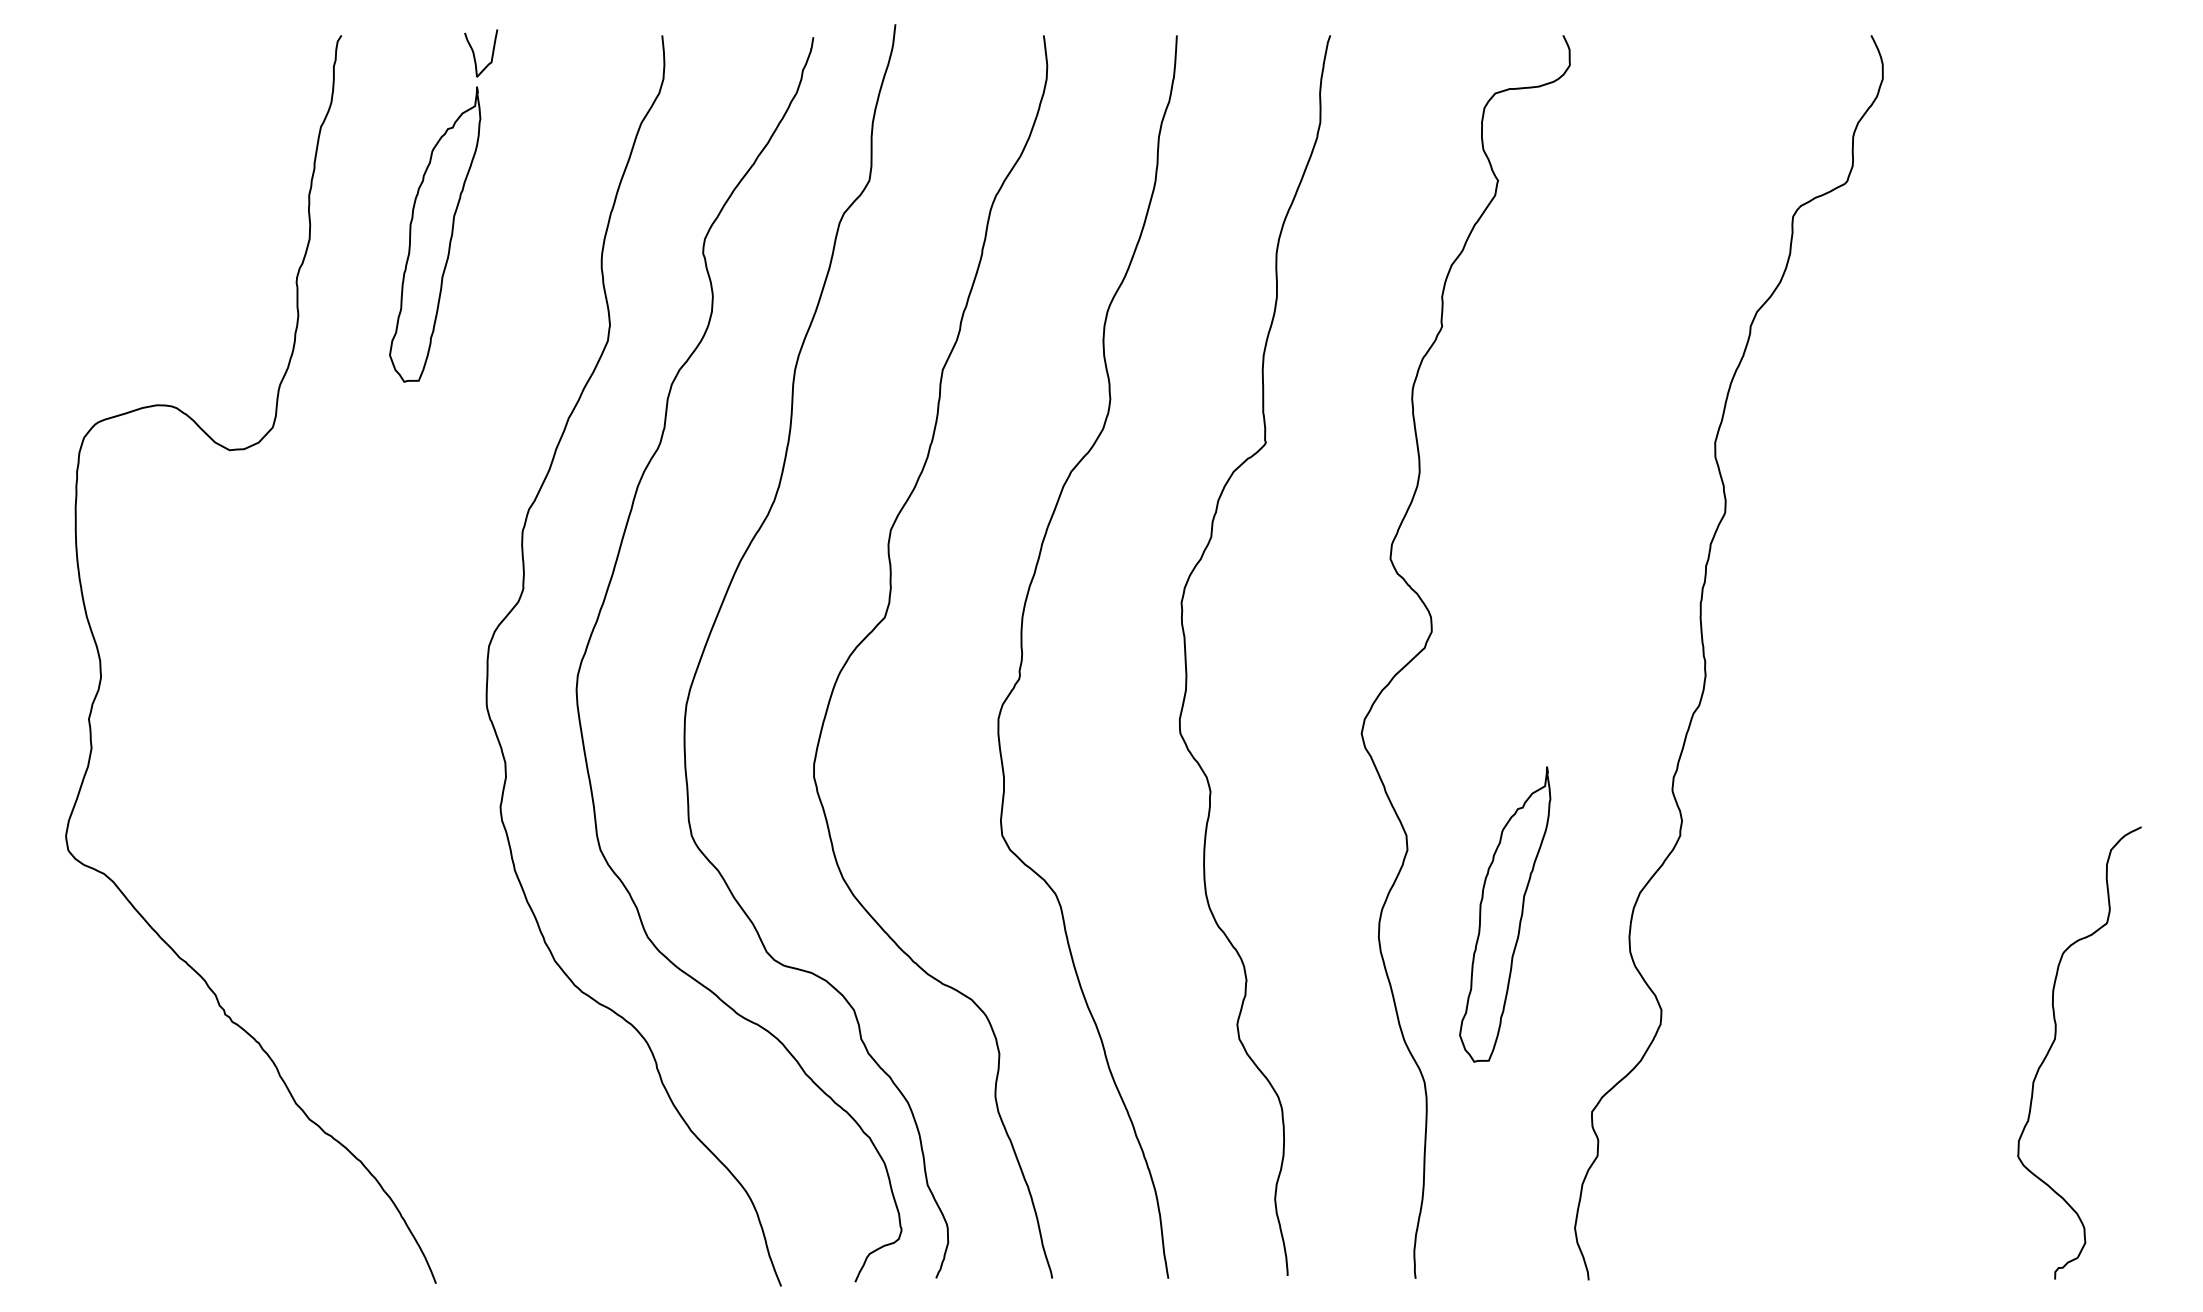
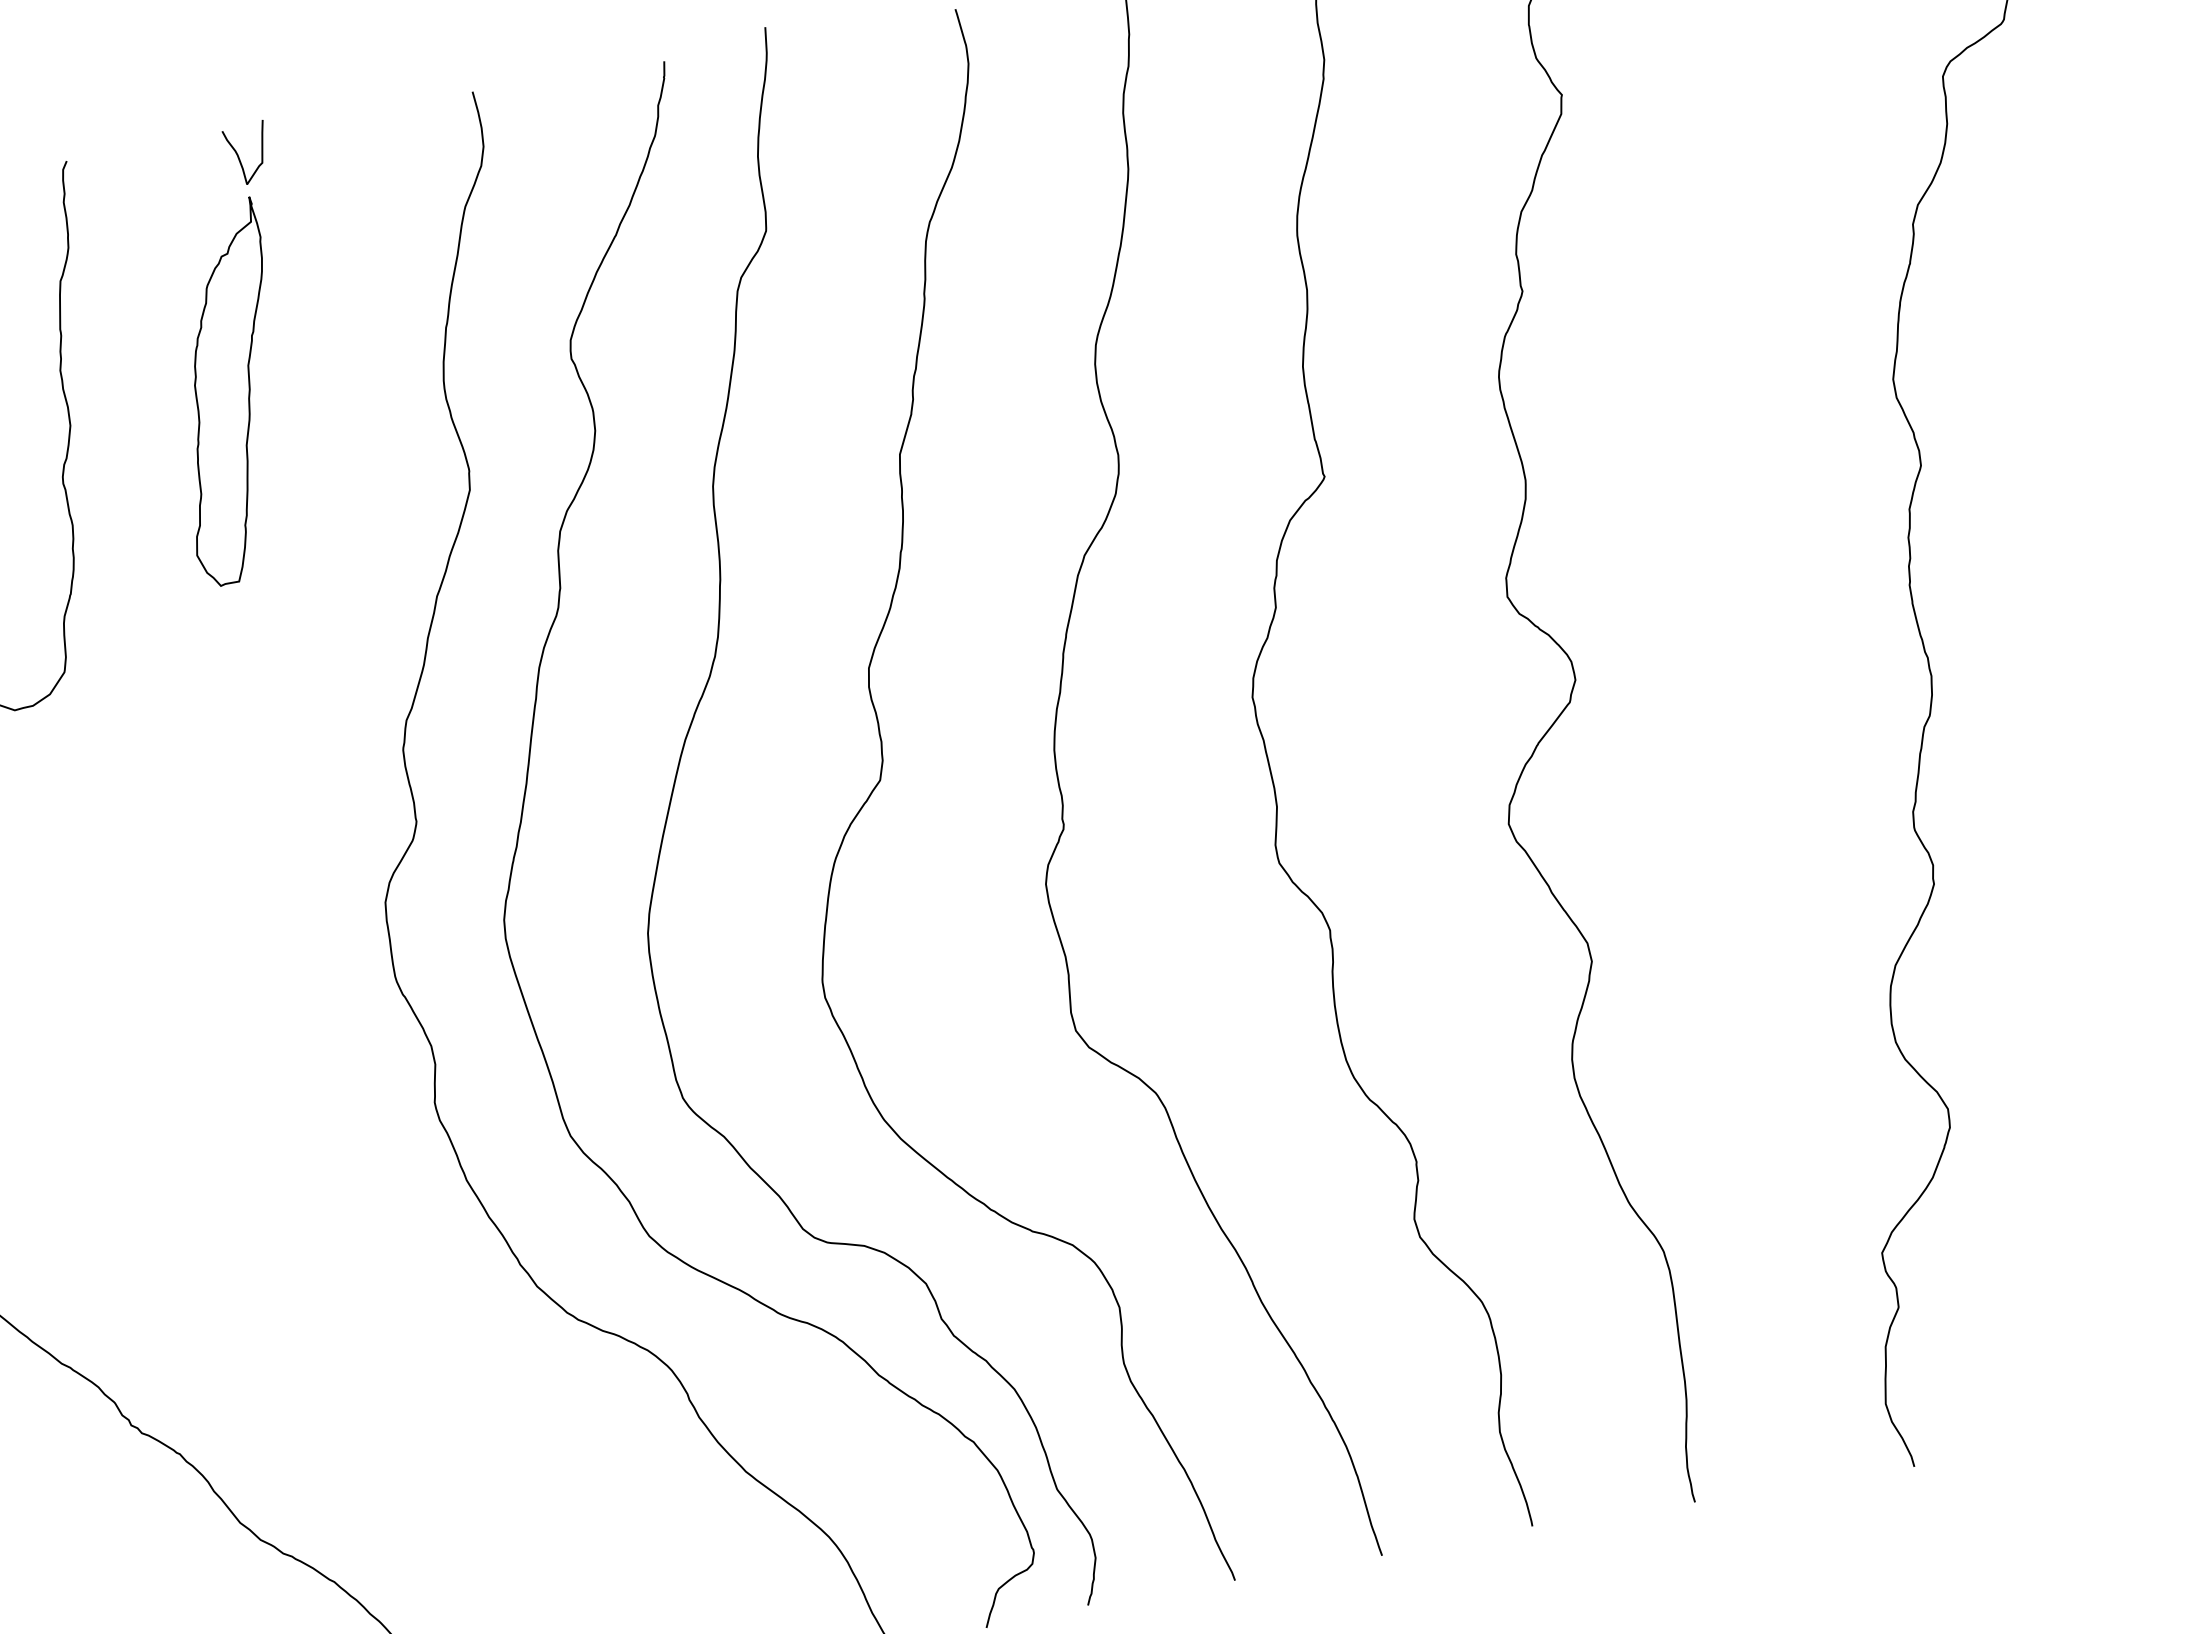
part: (1505, 914) -> (1729, 1021), removed

